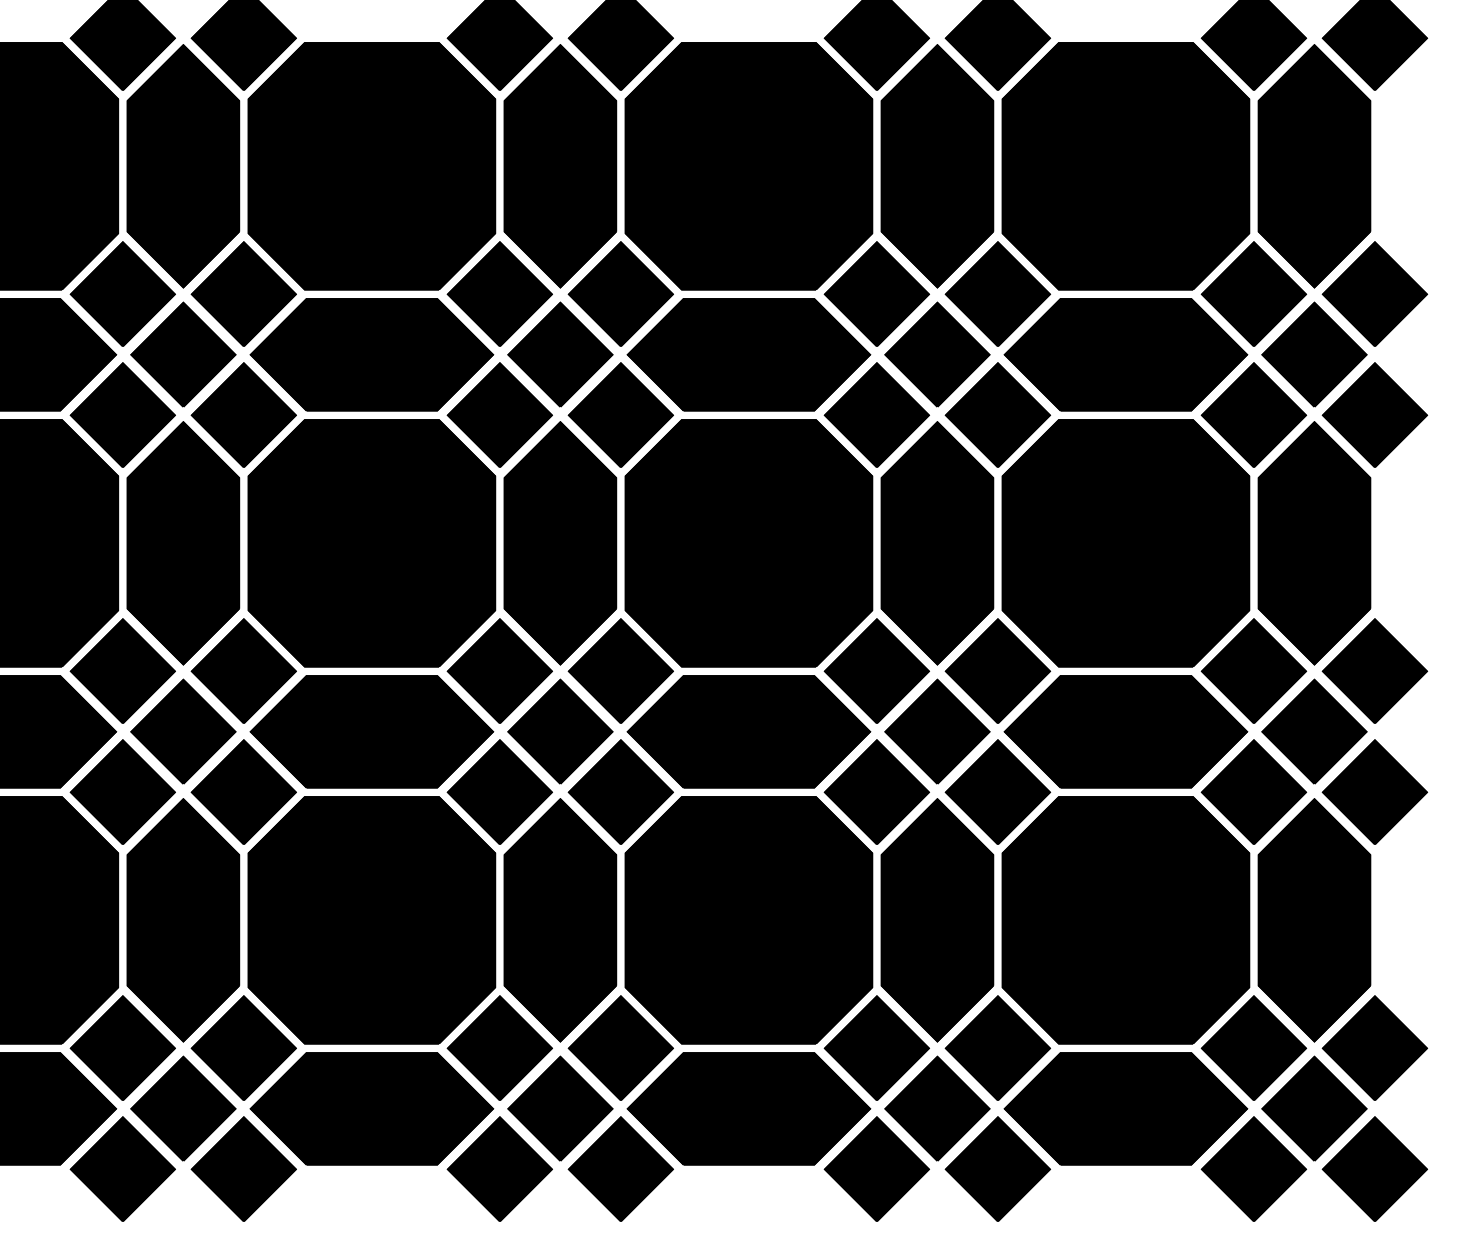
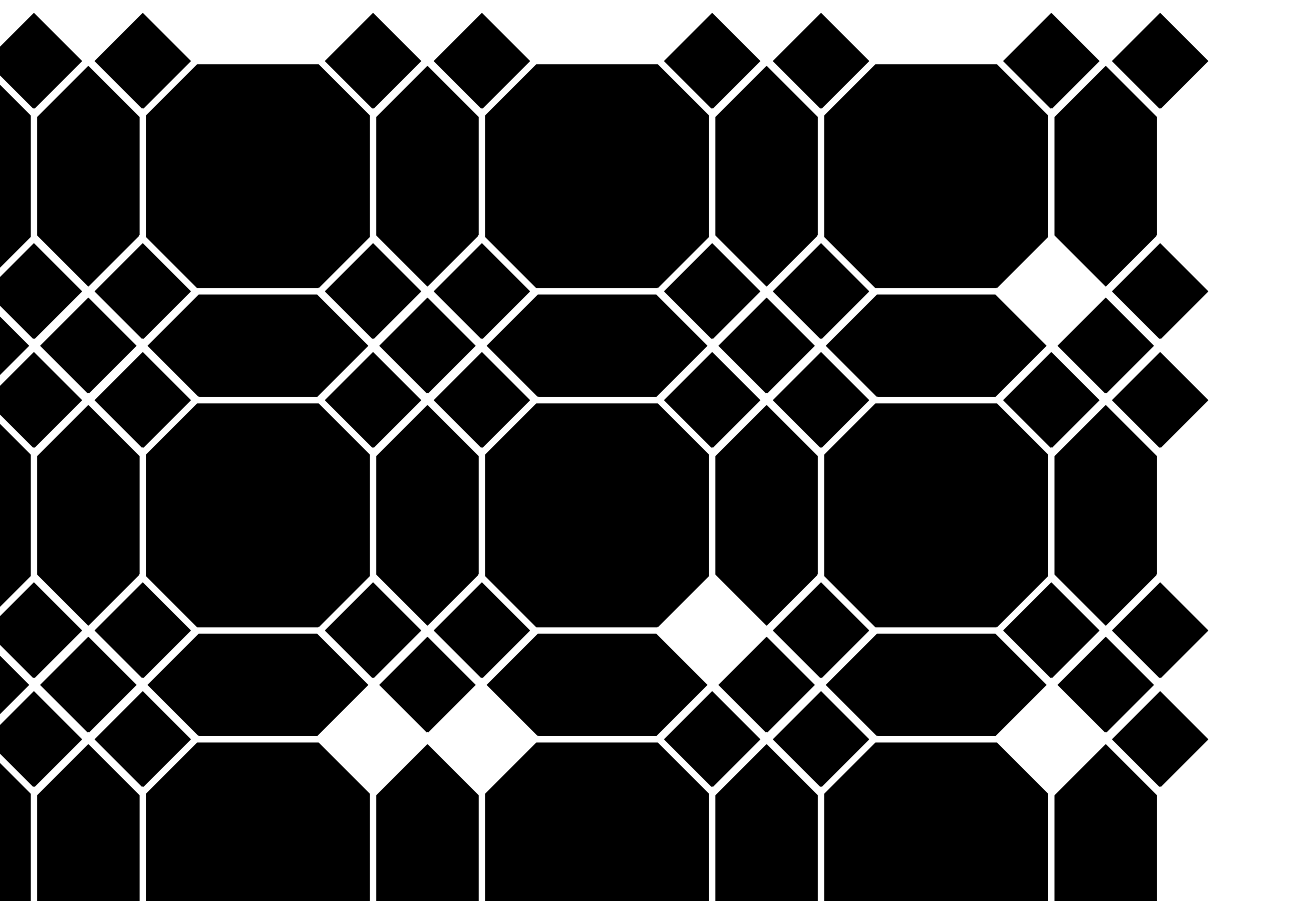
part: (1253, 293) -> (1050, 290), removed
part: (876, 670) -> (711, 629), removed
part: (499, 791) -> (372, 738), removed
part: (620, 791) -> (481, 738), removed
part: (1253, 791) -> (1050, 738), removed

